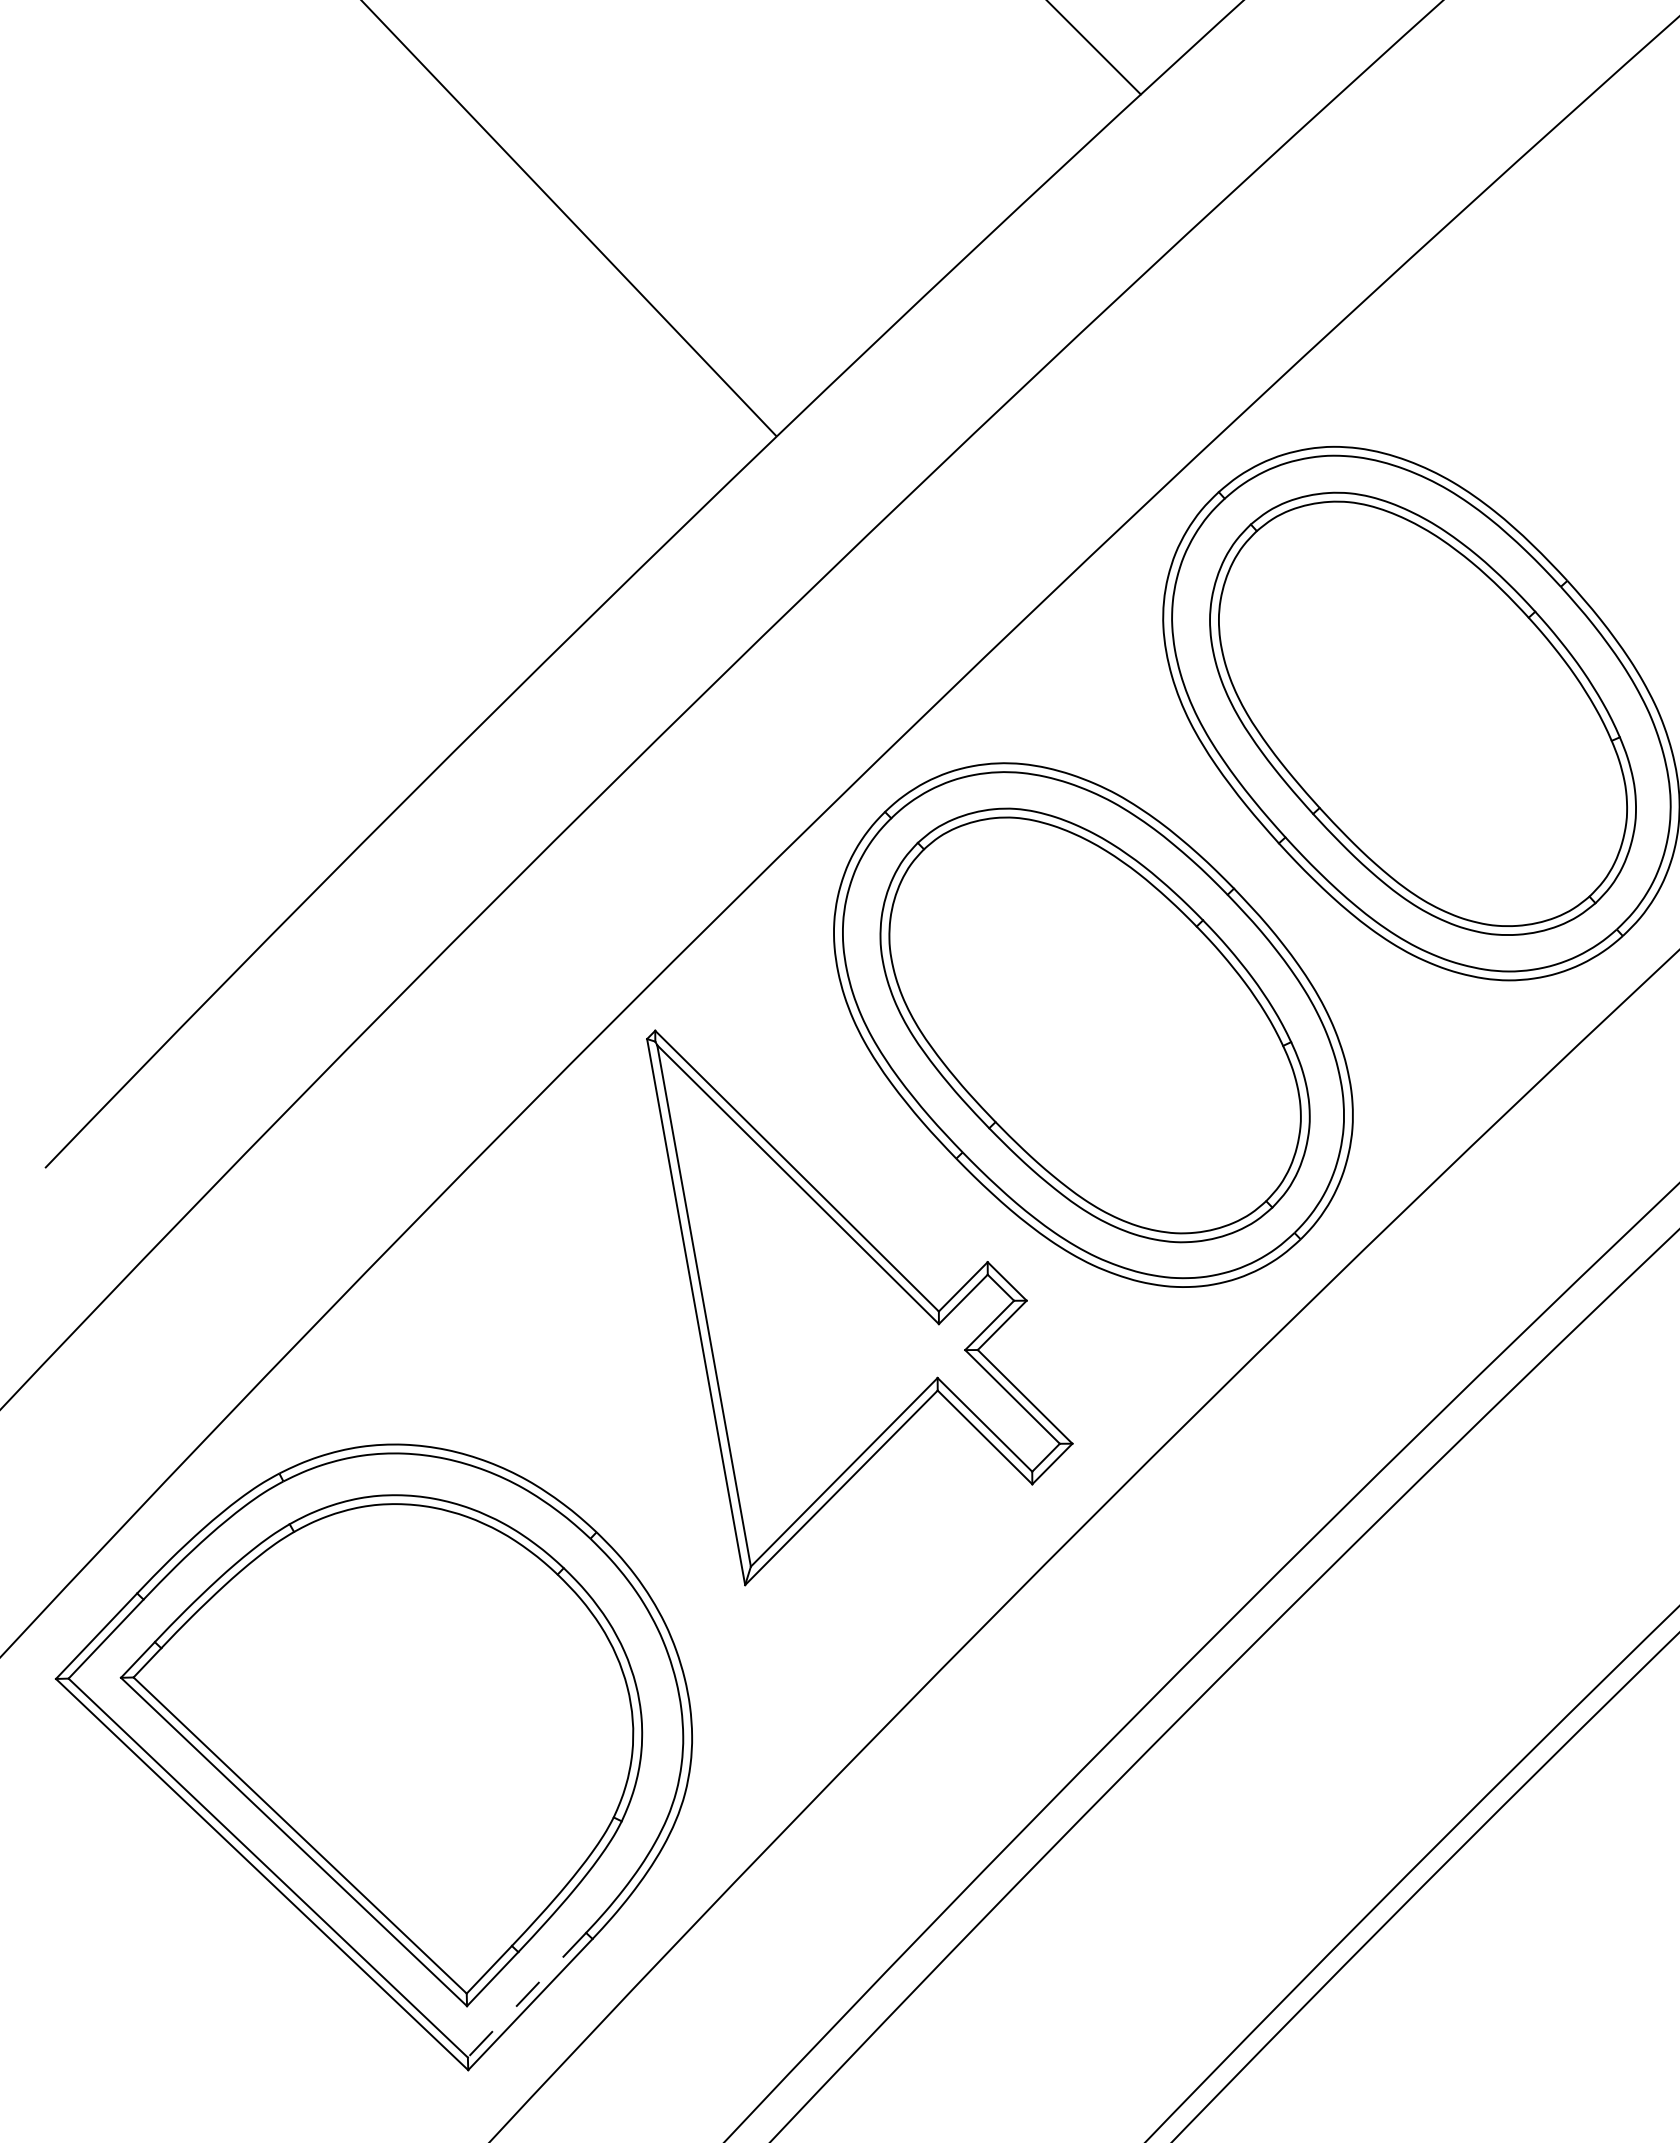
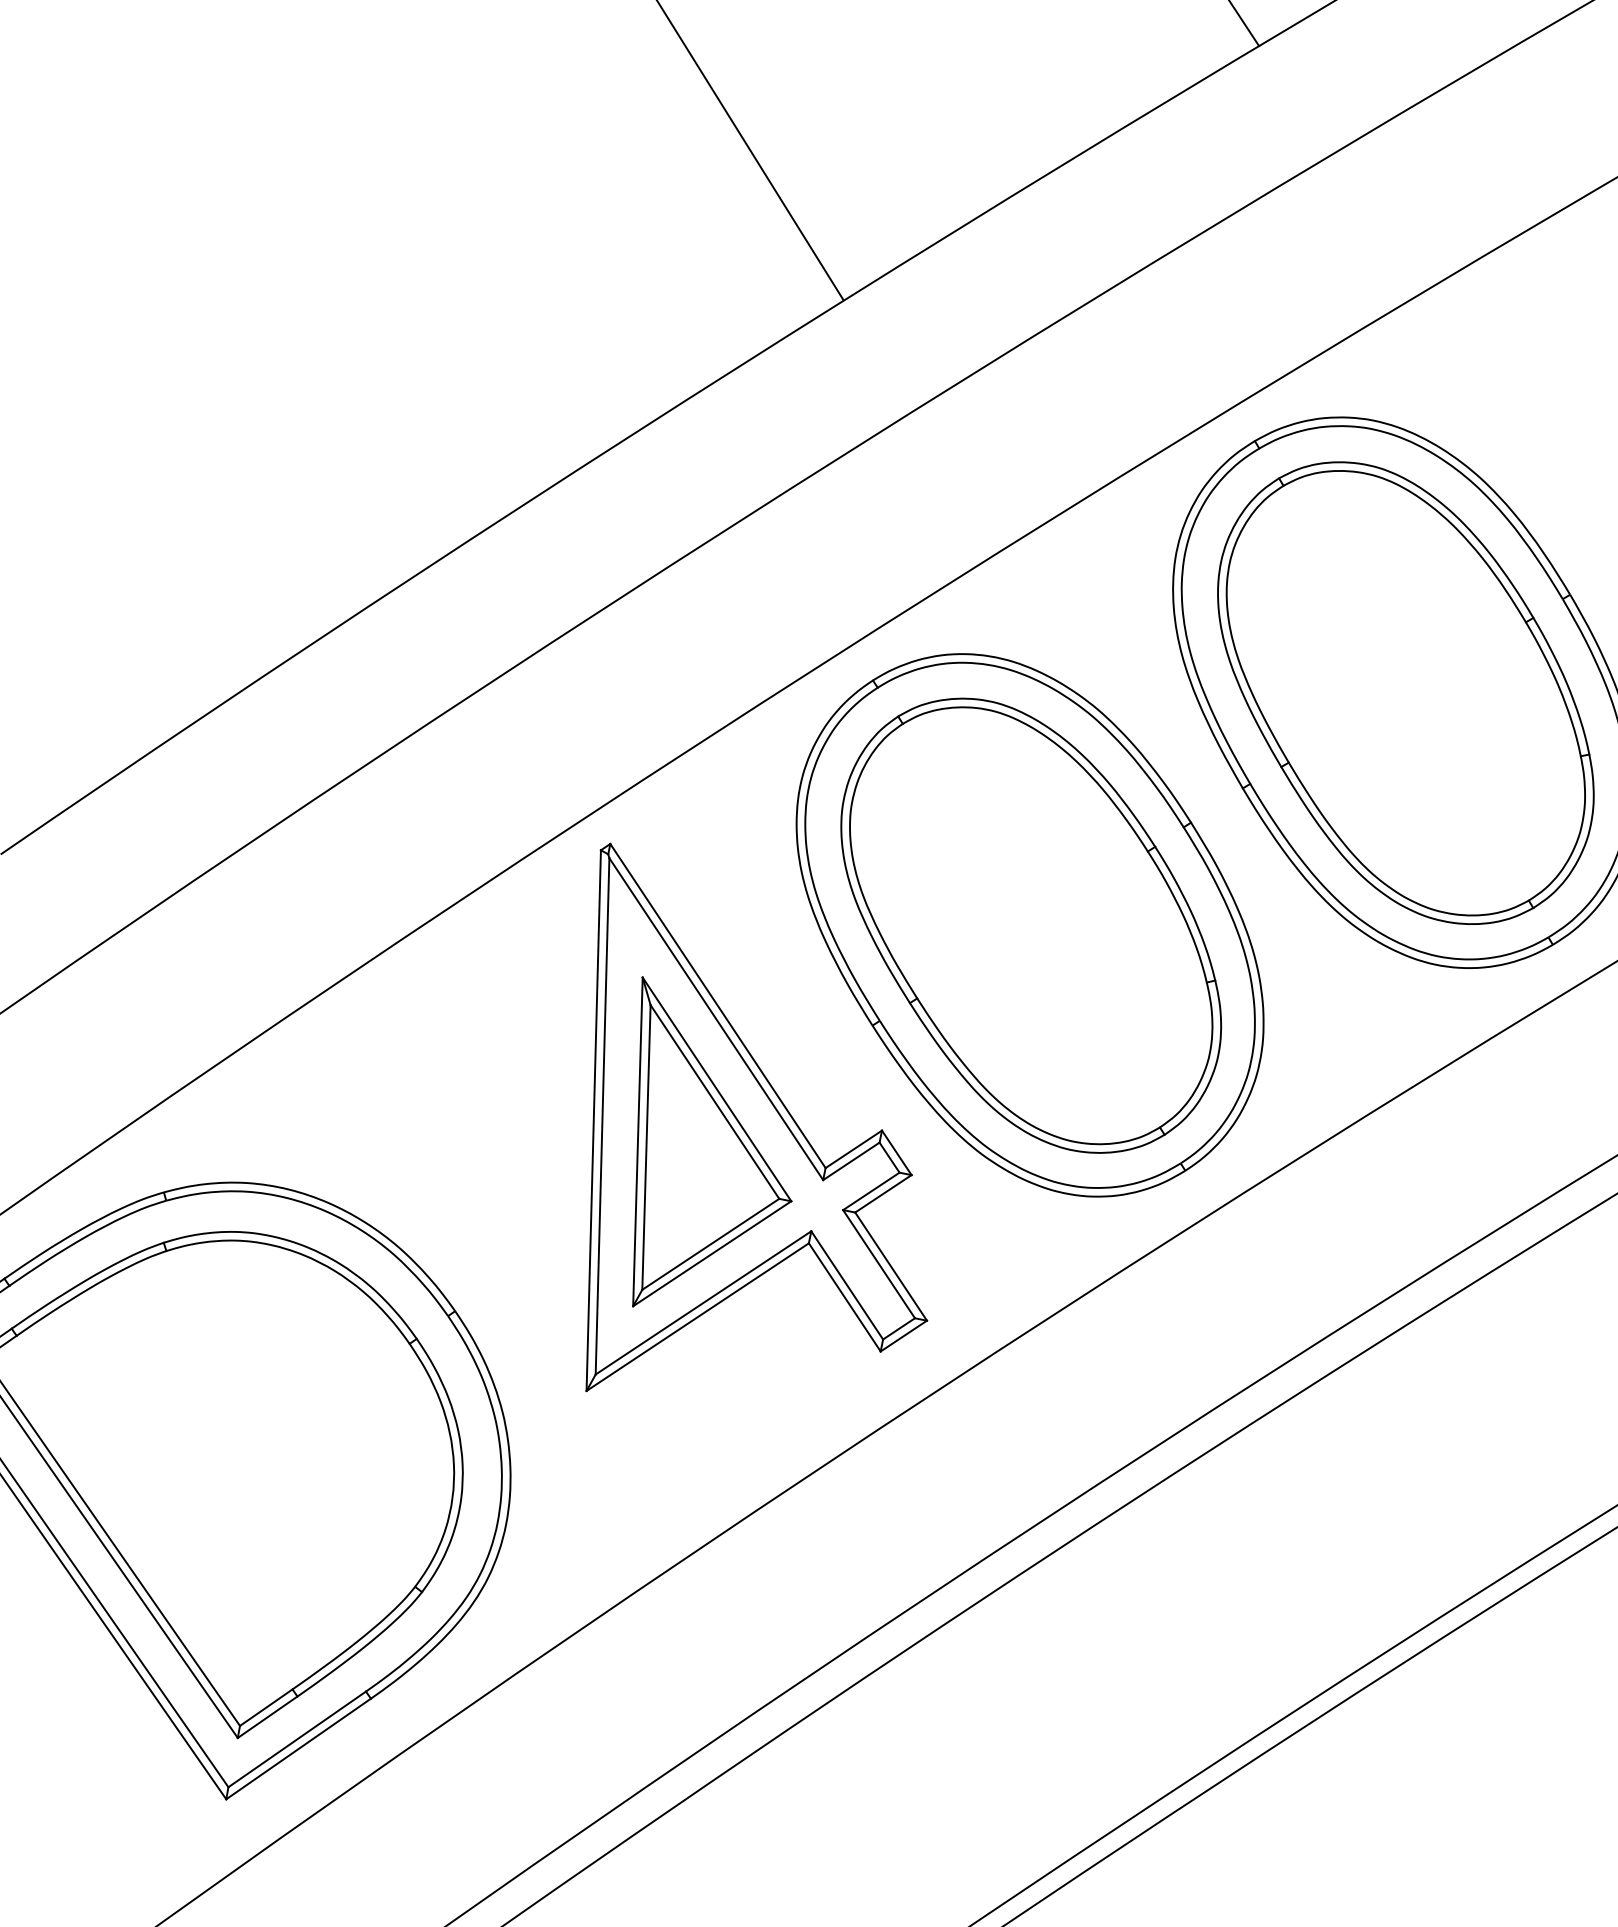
part: (813, 1324) -> (703, 1155), added
line: (527, 1995) -> (297, 1739), dashed -> solid

